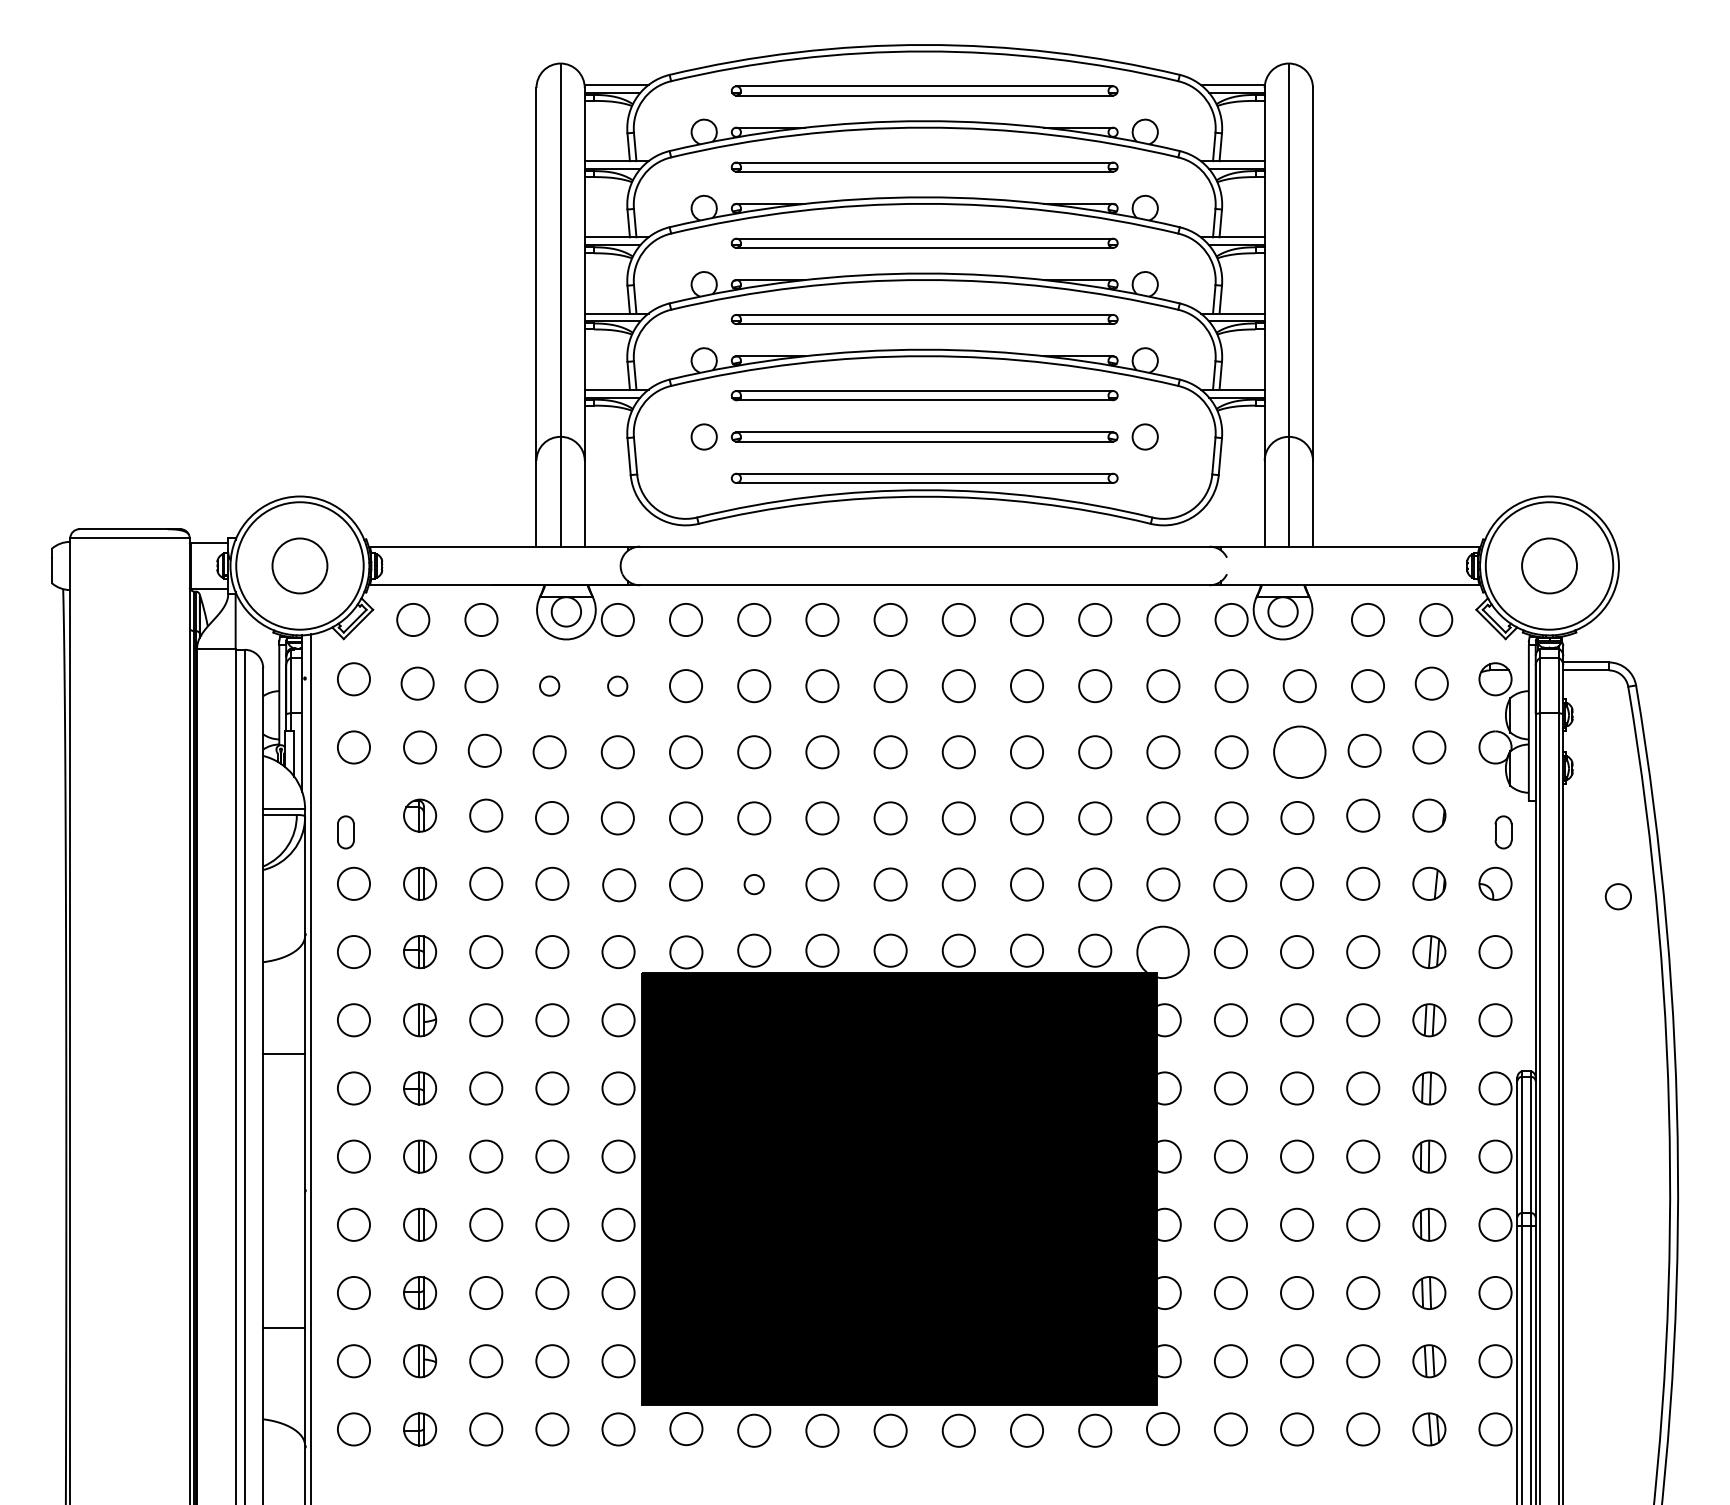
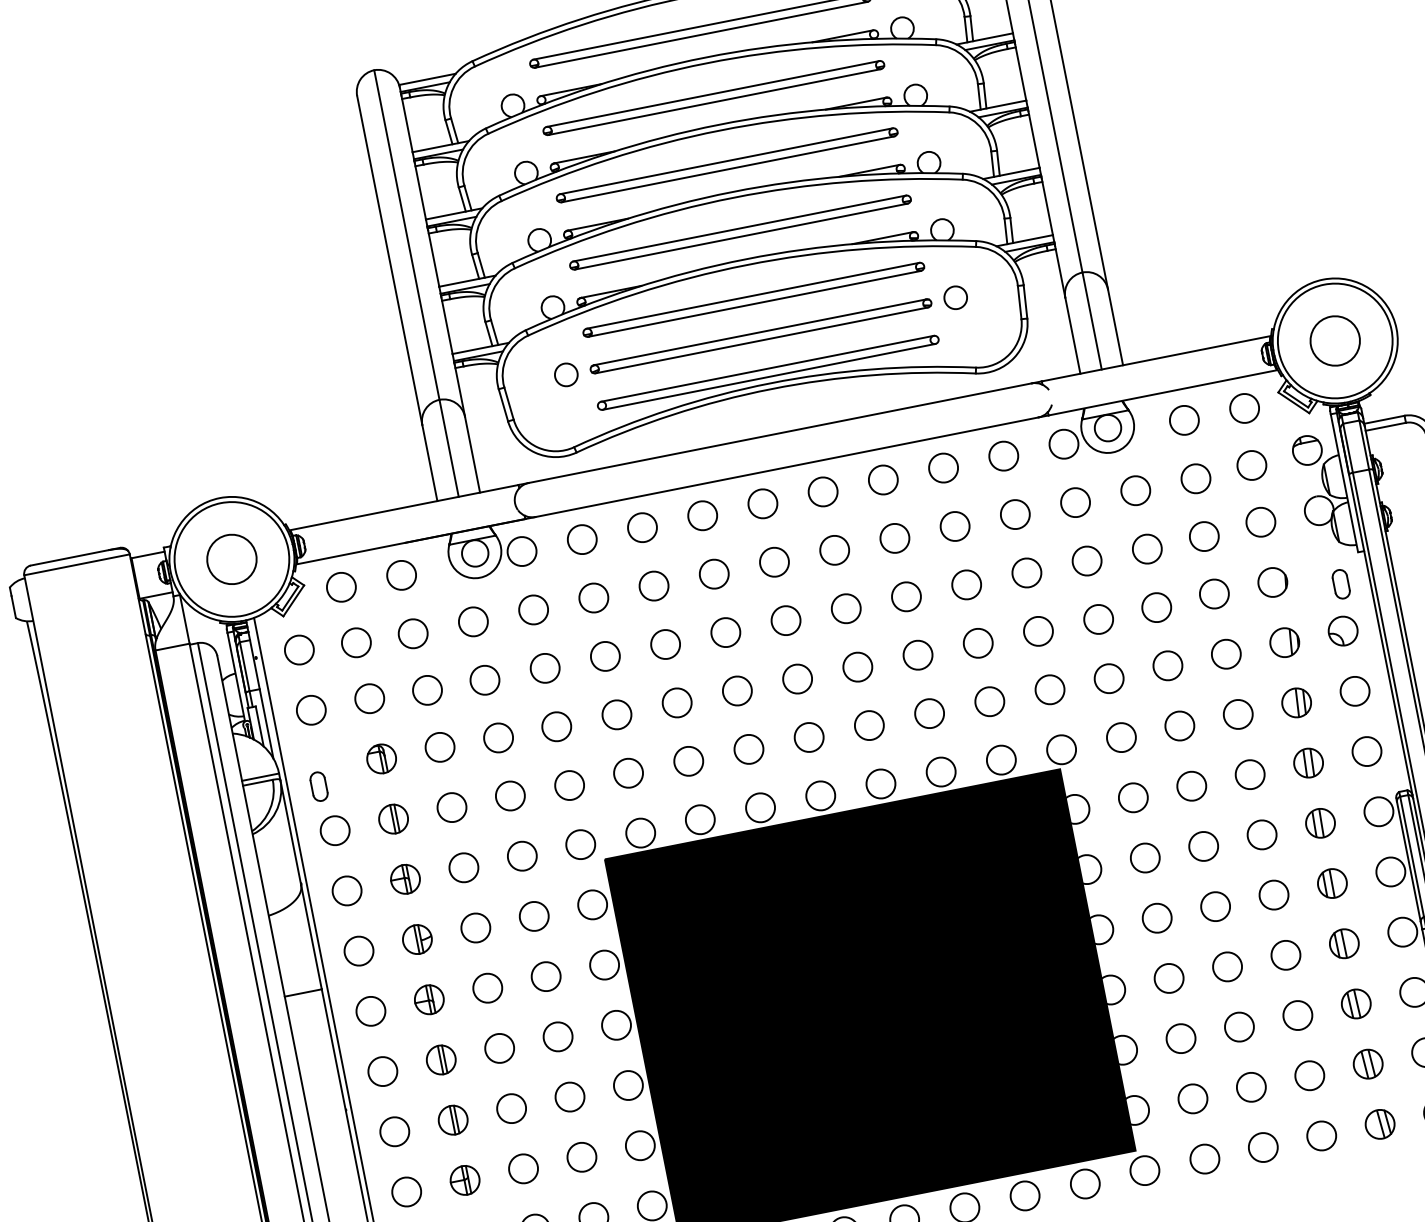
circle: (549, 686) -> (473, 622), size x1.67
circle: (617, 686) -> (533, 610), size x1.67
circle: (1299, 752) -> (1147, 549), size x0.62
circle: (754, 884) -> (688, 761), size x1.67
circle: (1163, 952) -> (1061, 749), size x0.62

